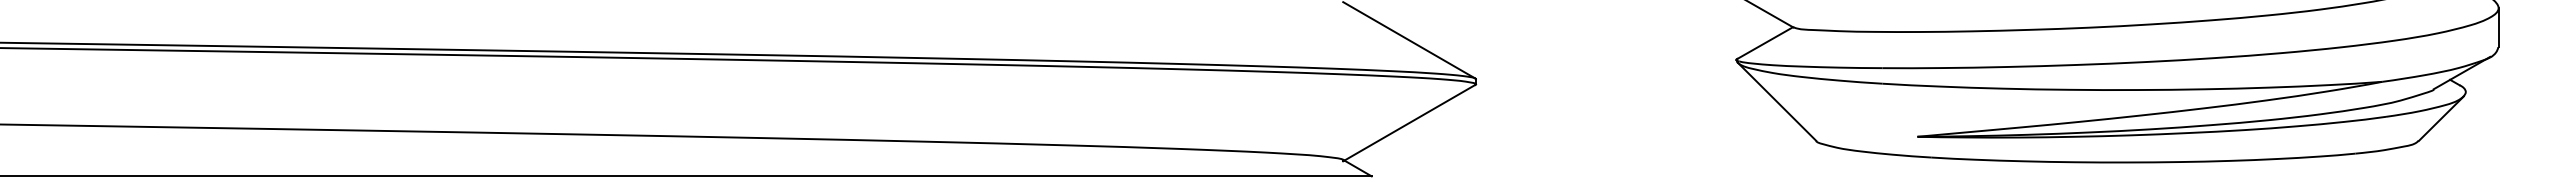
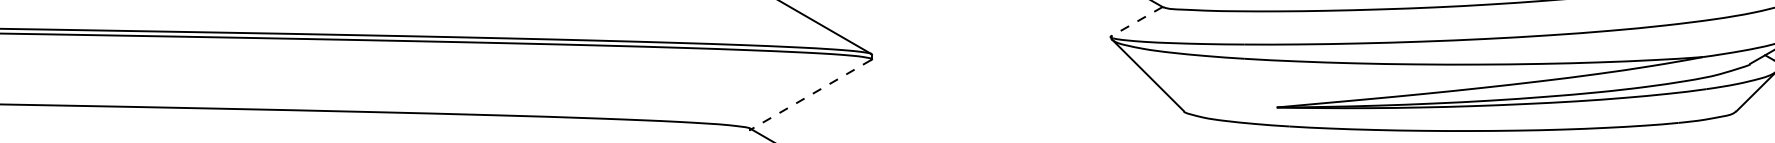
line: (1765, 43) -> (1137, 21), solid -> dashed
line: (1409, 122) -> (811, 94), solid -> dashed

